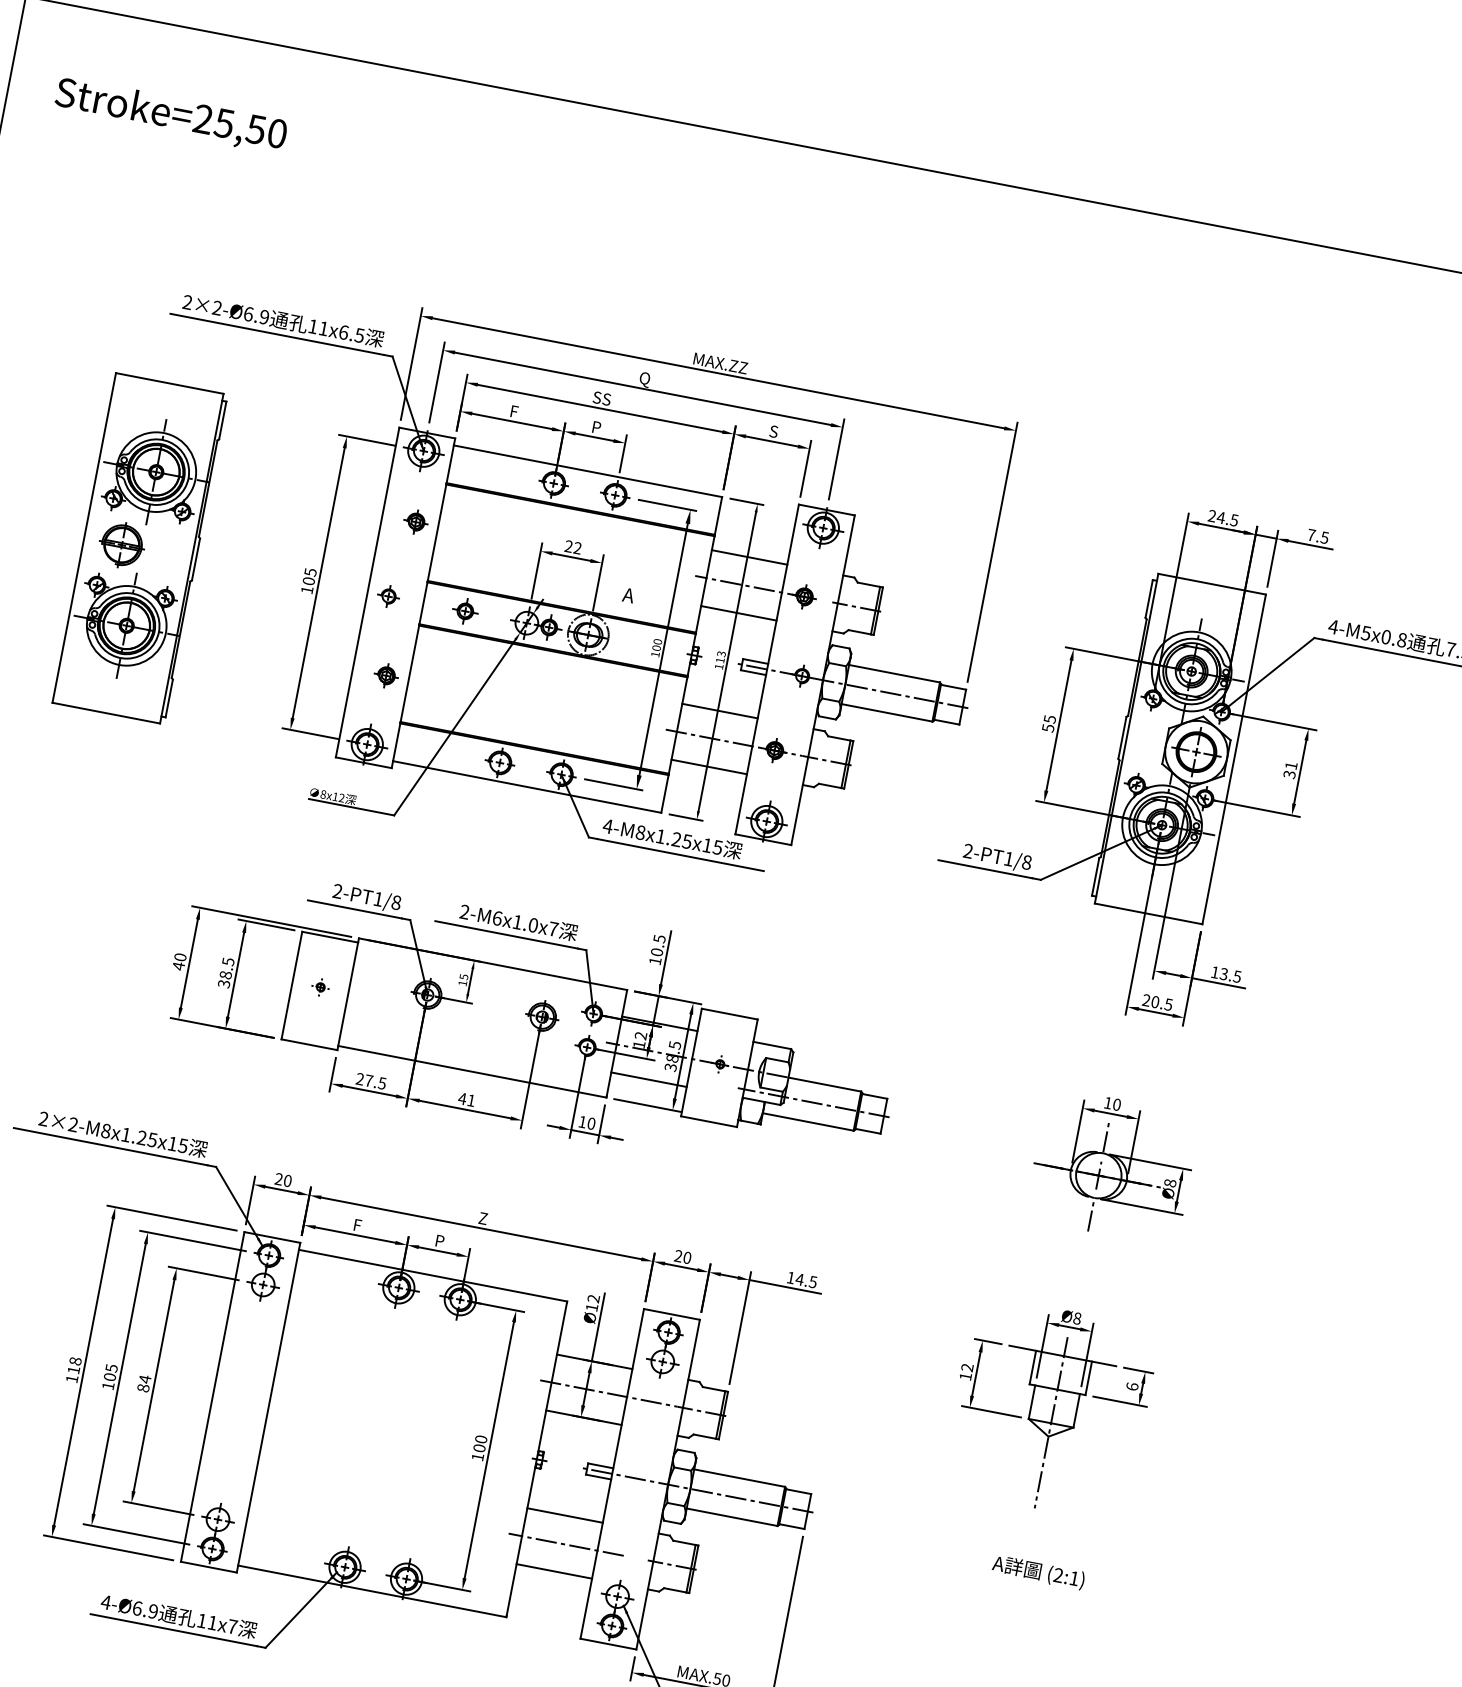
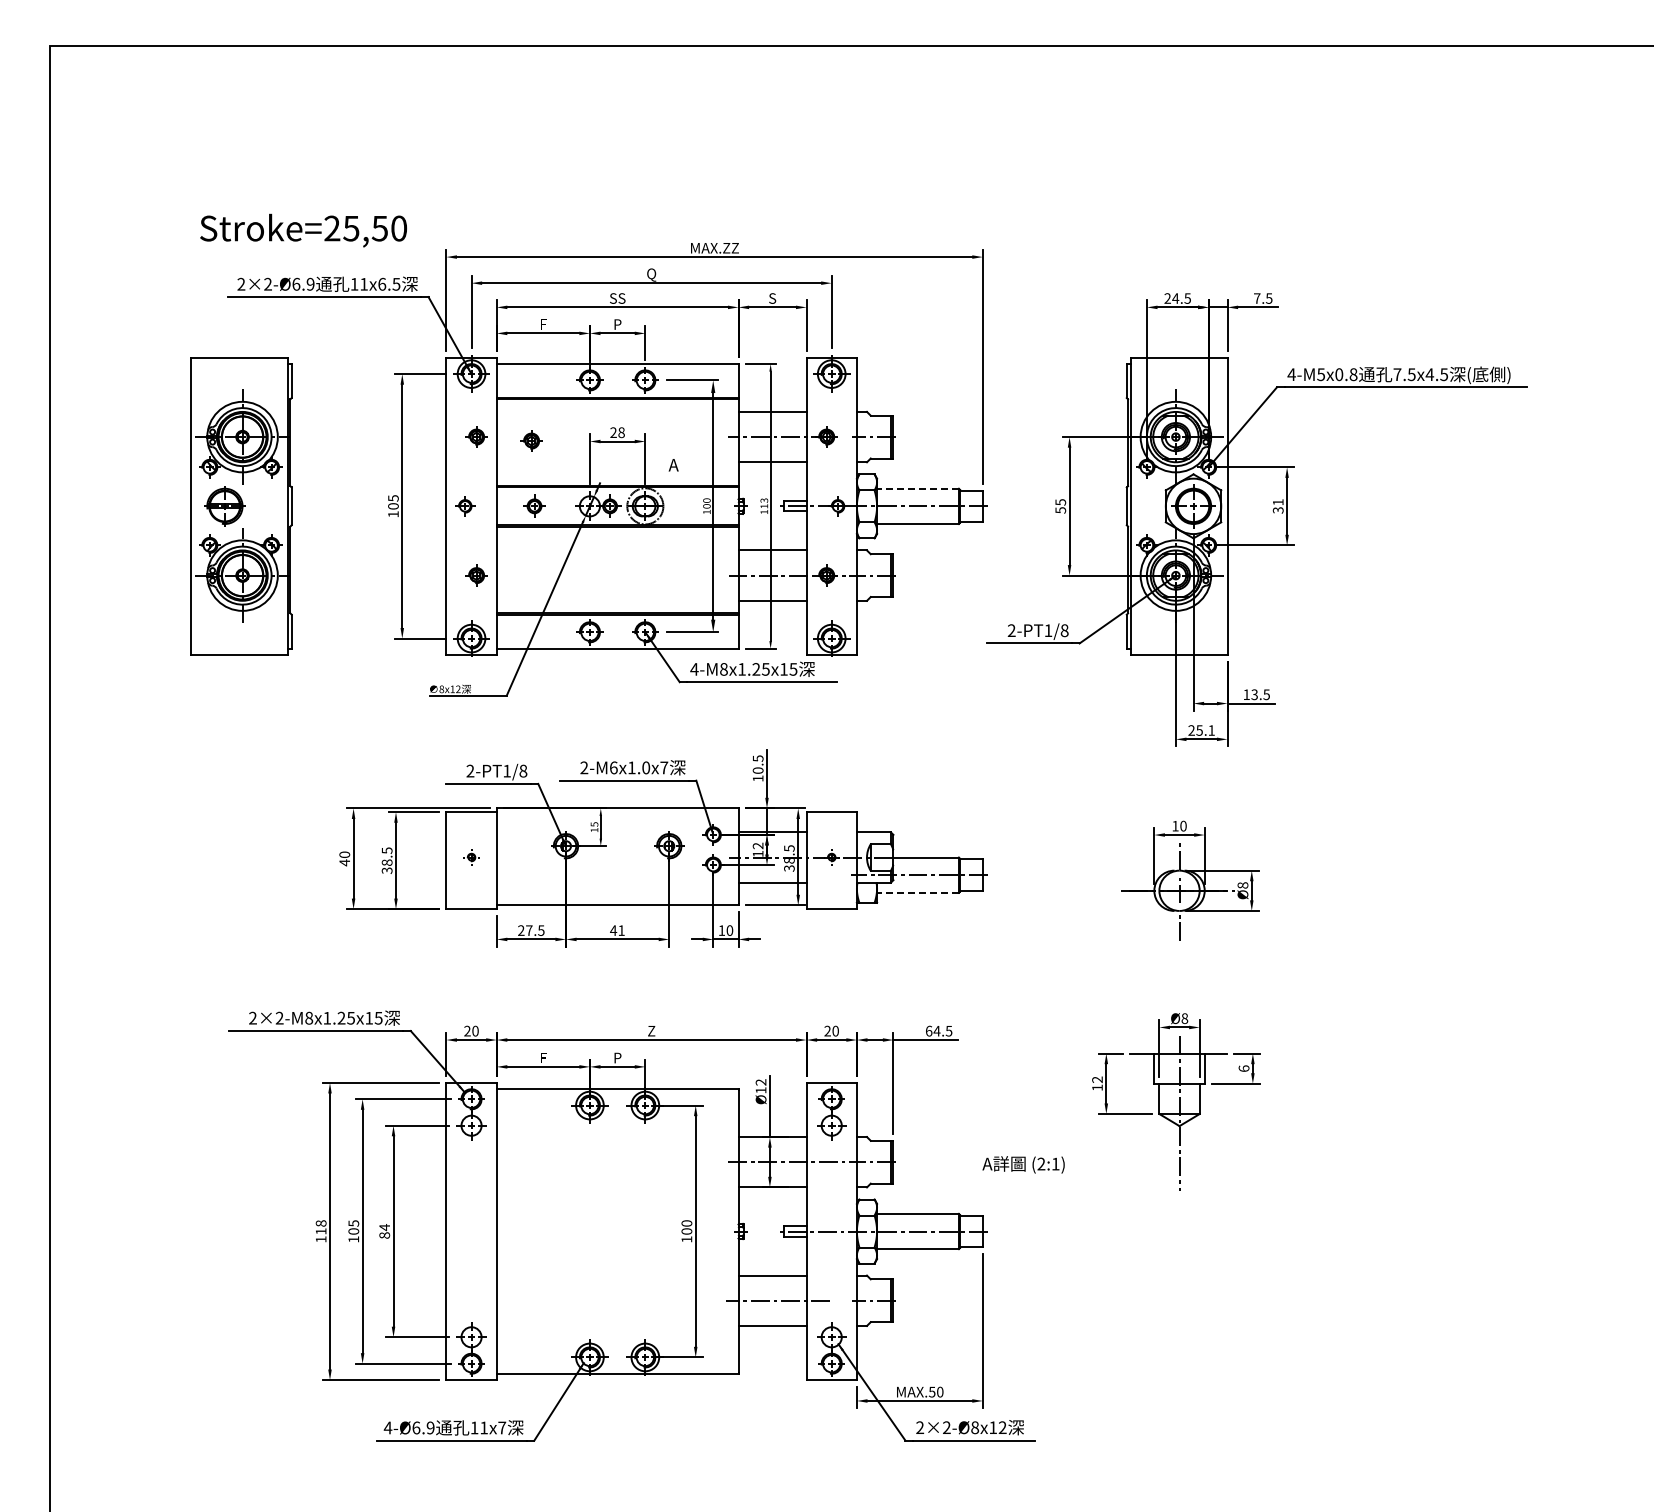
text: (170, 115) -> (303, 230), moved
part: (476, 537) -> (531, 440), added
text: (577, 548) -> (621, 432), 22 -> 28
line: (895, 673) -> (918, 488), solid -> dashed
text: (1161, 1003) -> (1205, 730), 20.5 -> 25.1
line: (808, 1121) -> (918, 892), solid -> dashed
text: (791, 1277) -> (929, 1030), 14.5 -> 64.5
text: (1038, 1572) -> (1023, 1164), moved

